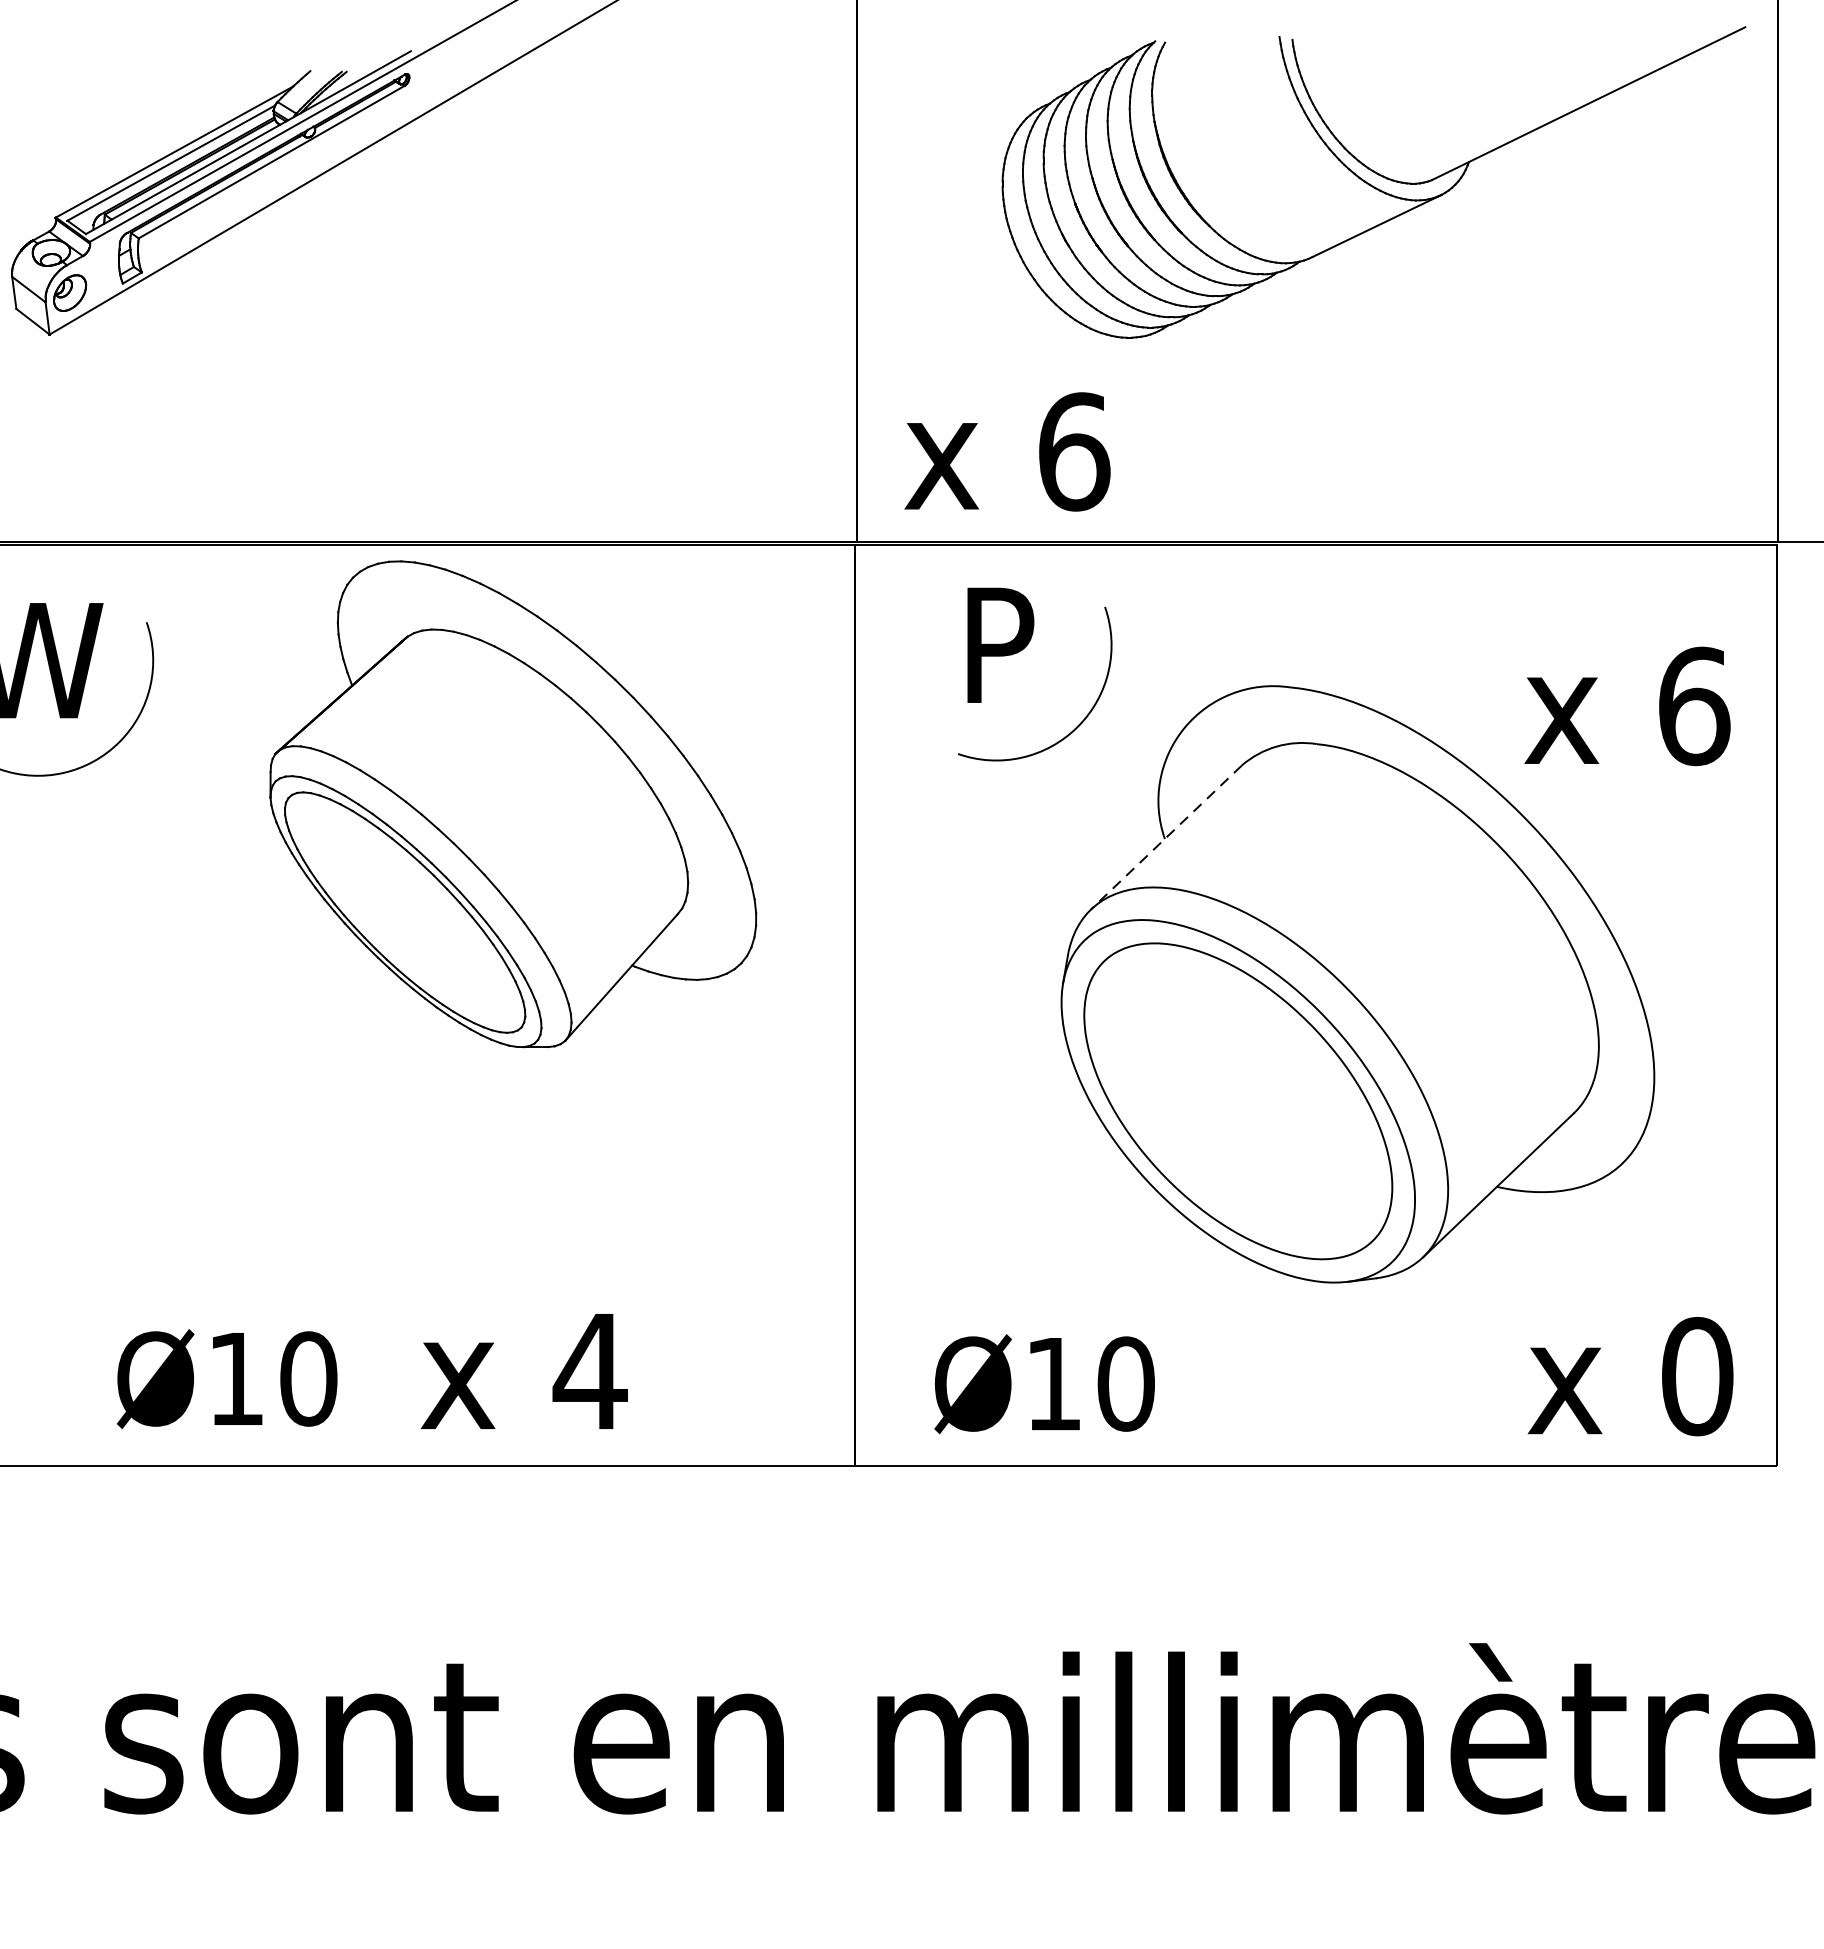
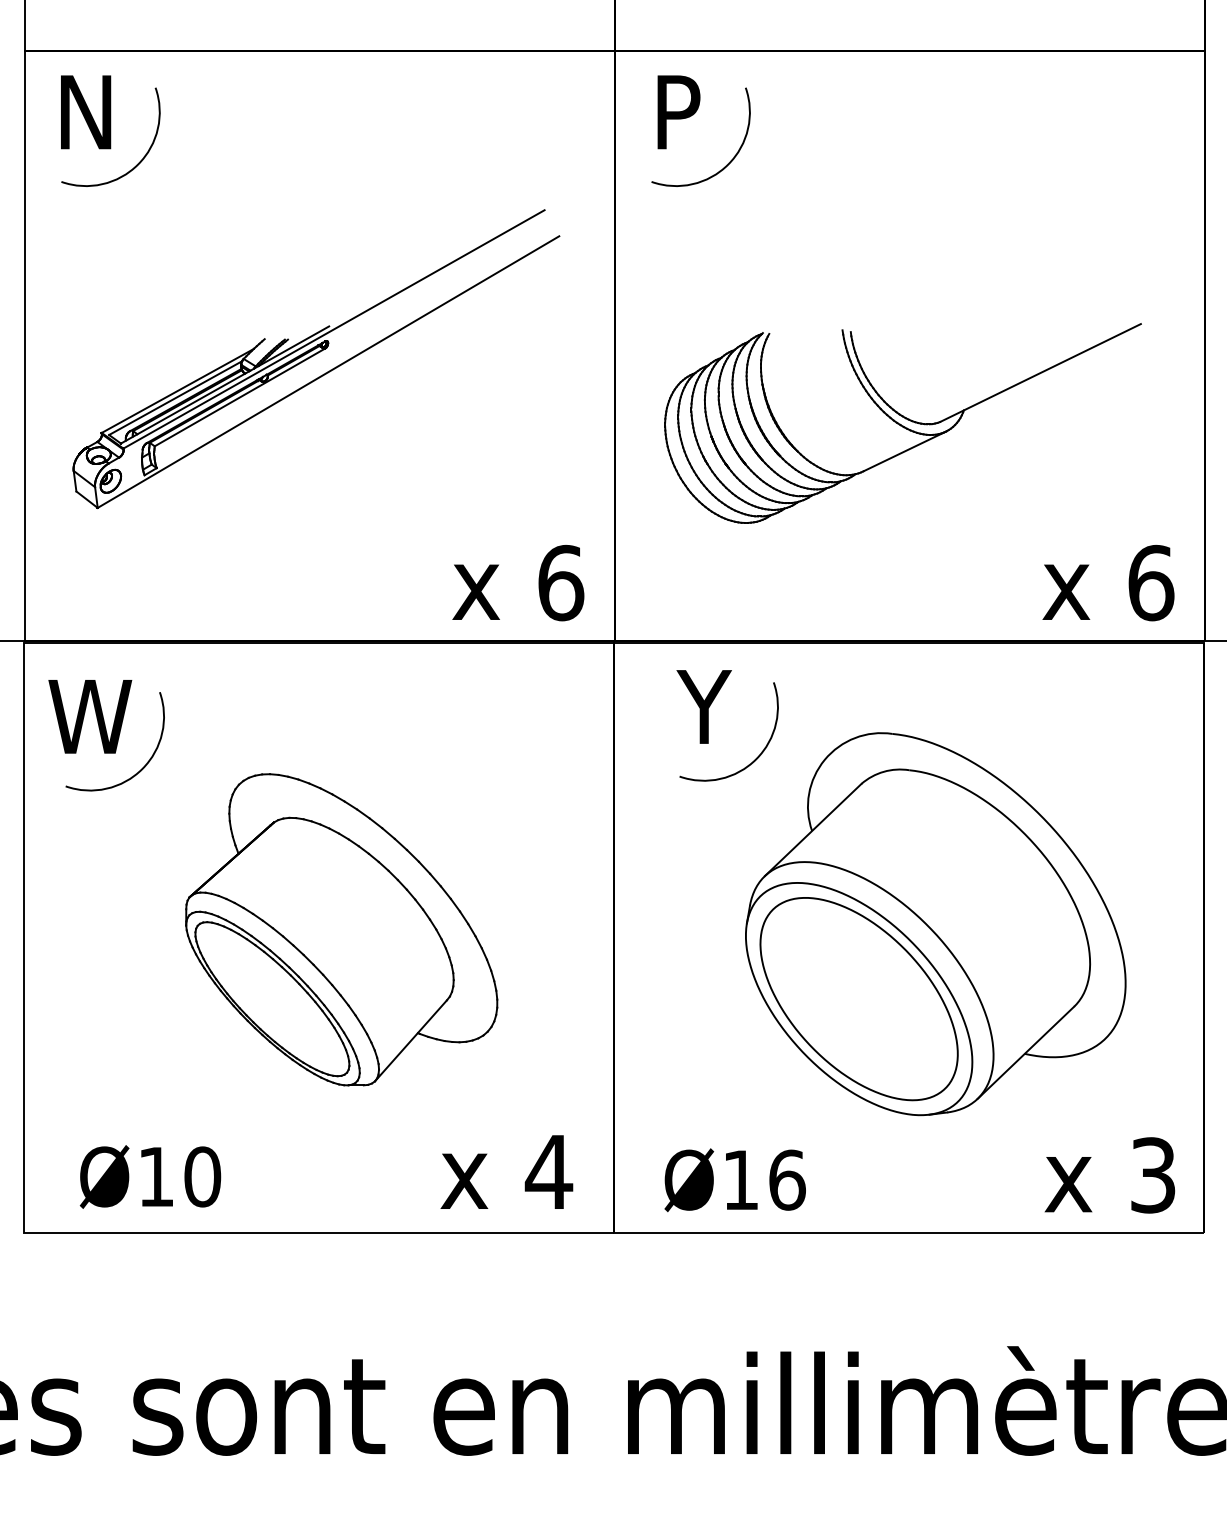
part: (1373, 182) -> (902, 423), moved
text: (1007, 452) -> (518, 583), moved
text: (995, 644) -> (703, 706), P -> Y
text: (1627, 707) -> (1108, 583), moved
part: (512, 803) -> (341, 929), moved
line: (1167, 838) -> (813, 830), dashed -> solid
text: (523, 1370) -> (506, 1171), moved
text: (1697, 1376) -> (1153, 1175), 0 -> 3
text: (227, 1378) -> (150, 1176), moved
text: (1126, 1382) -> (787, 1179), Ø10 -> Ø16

